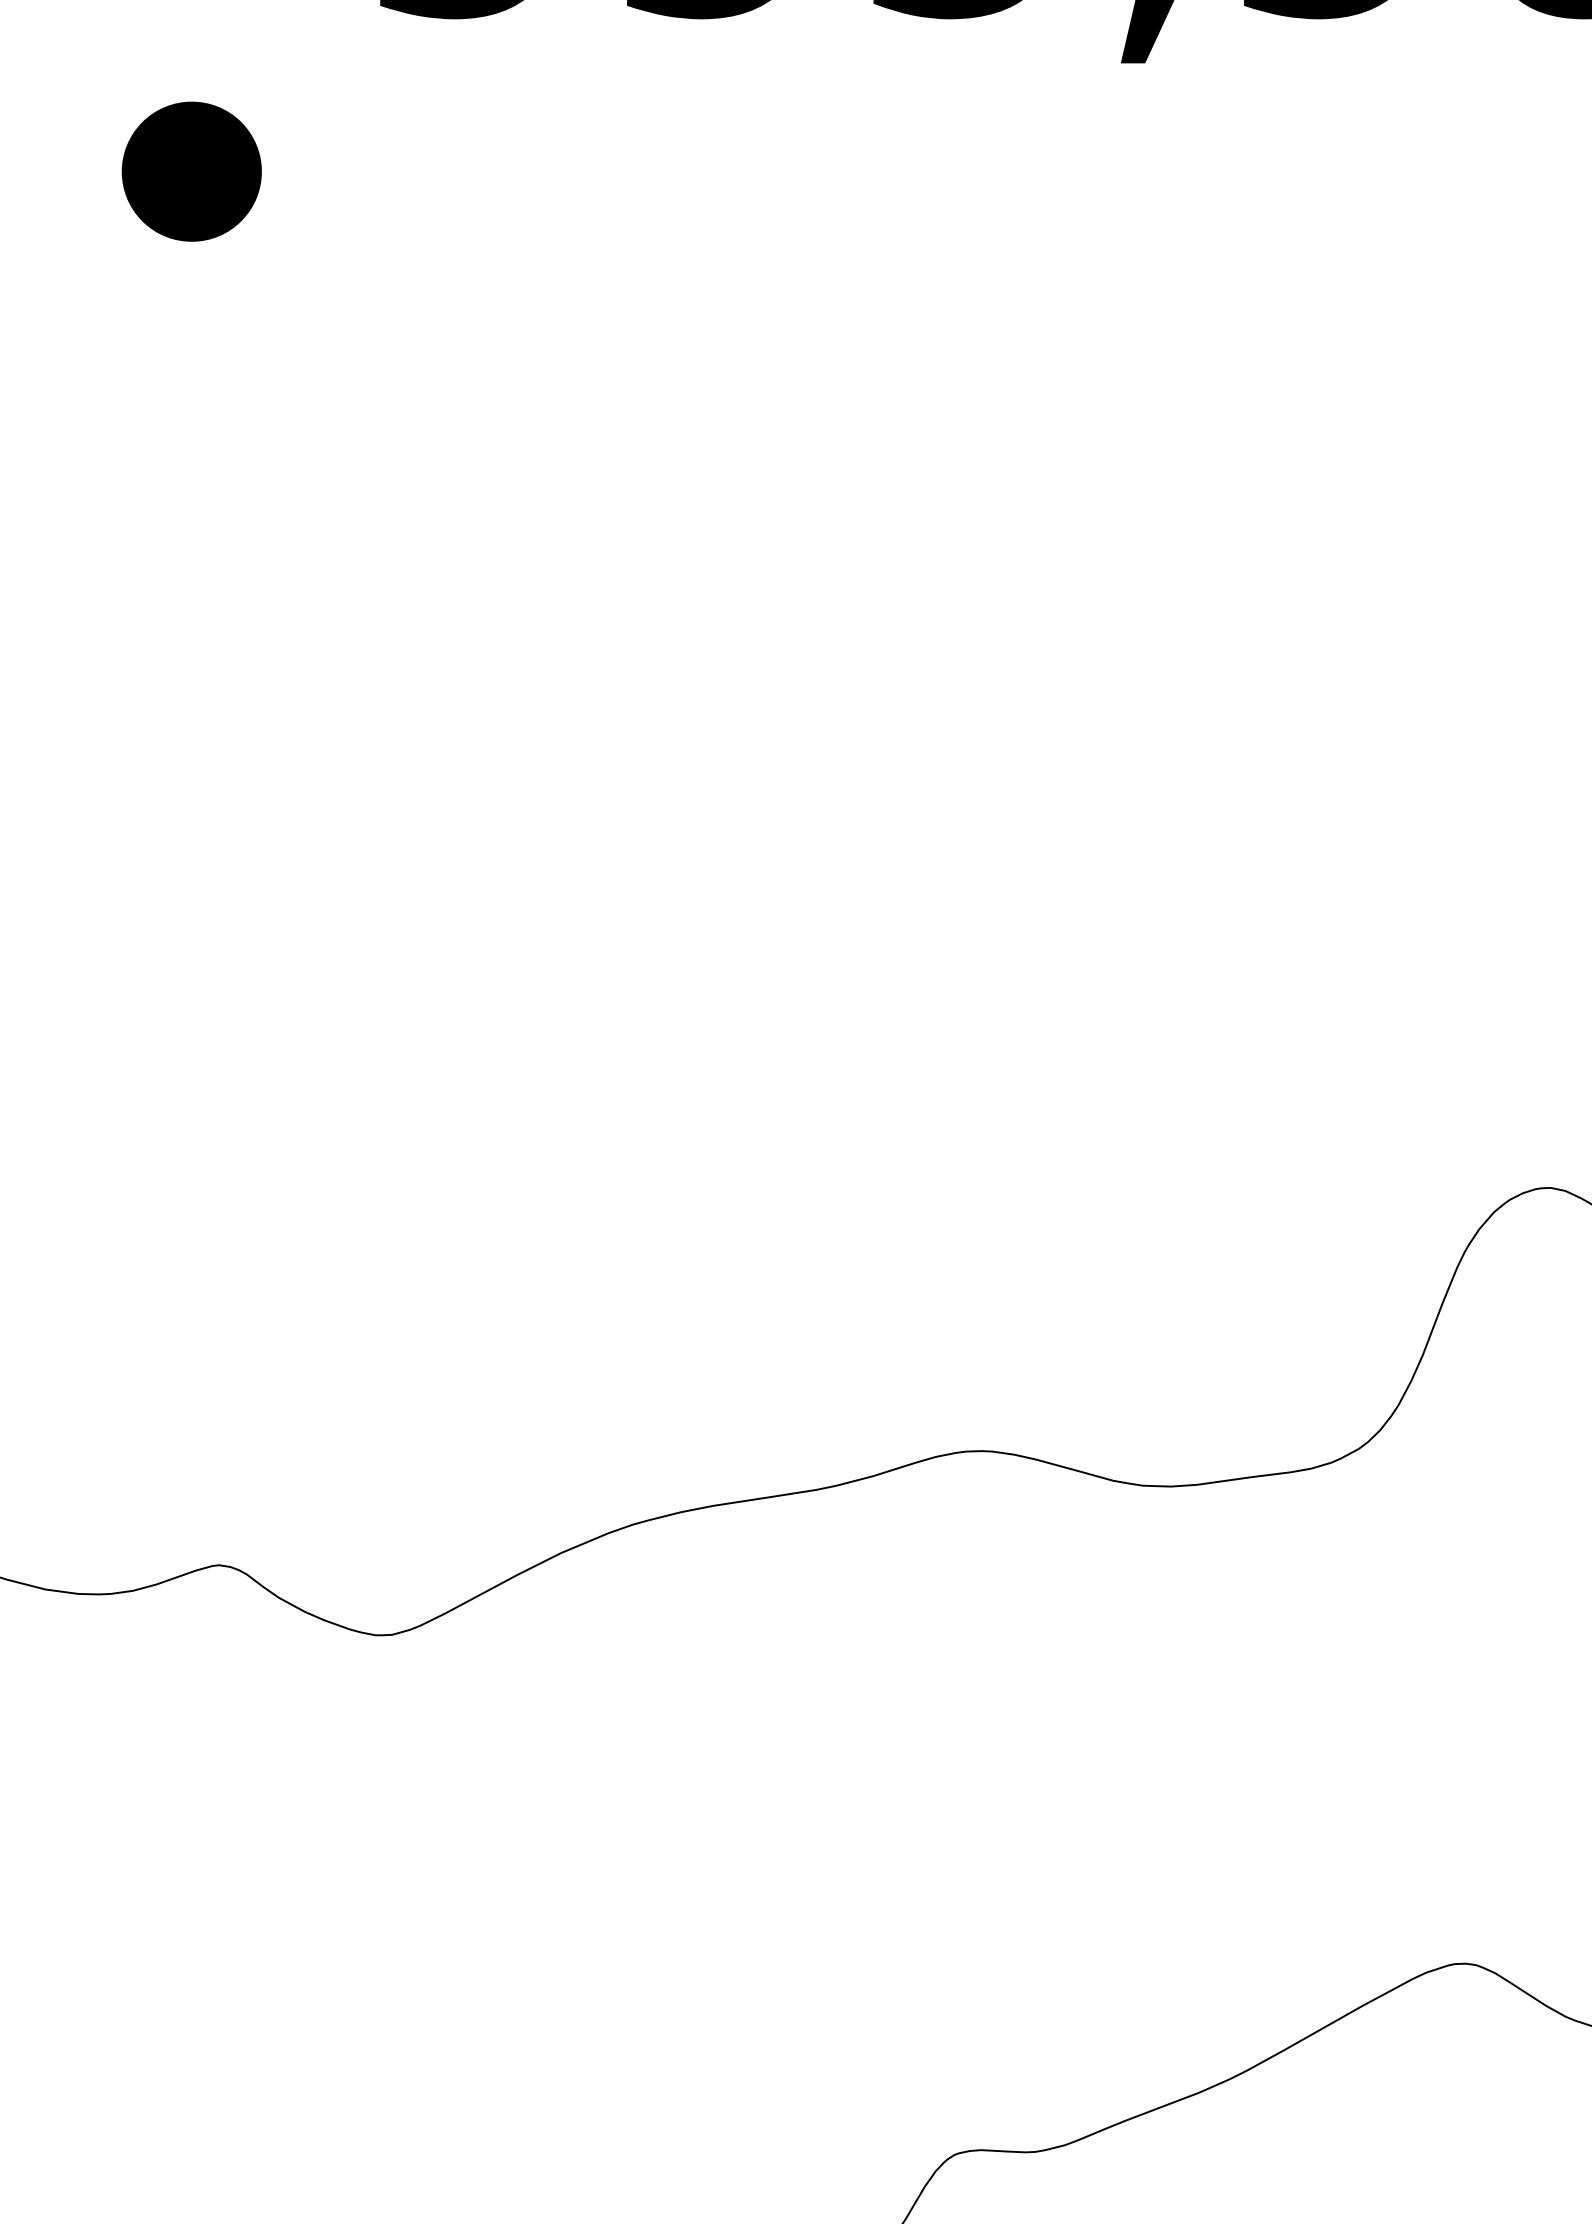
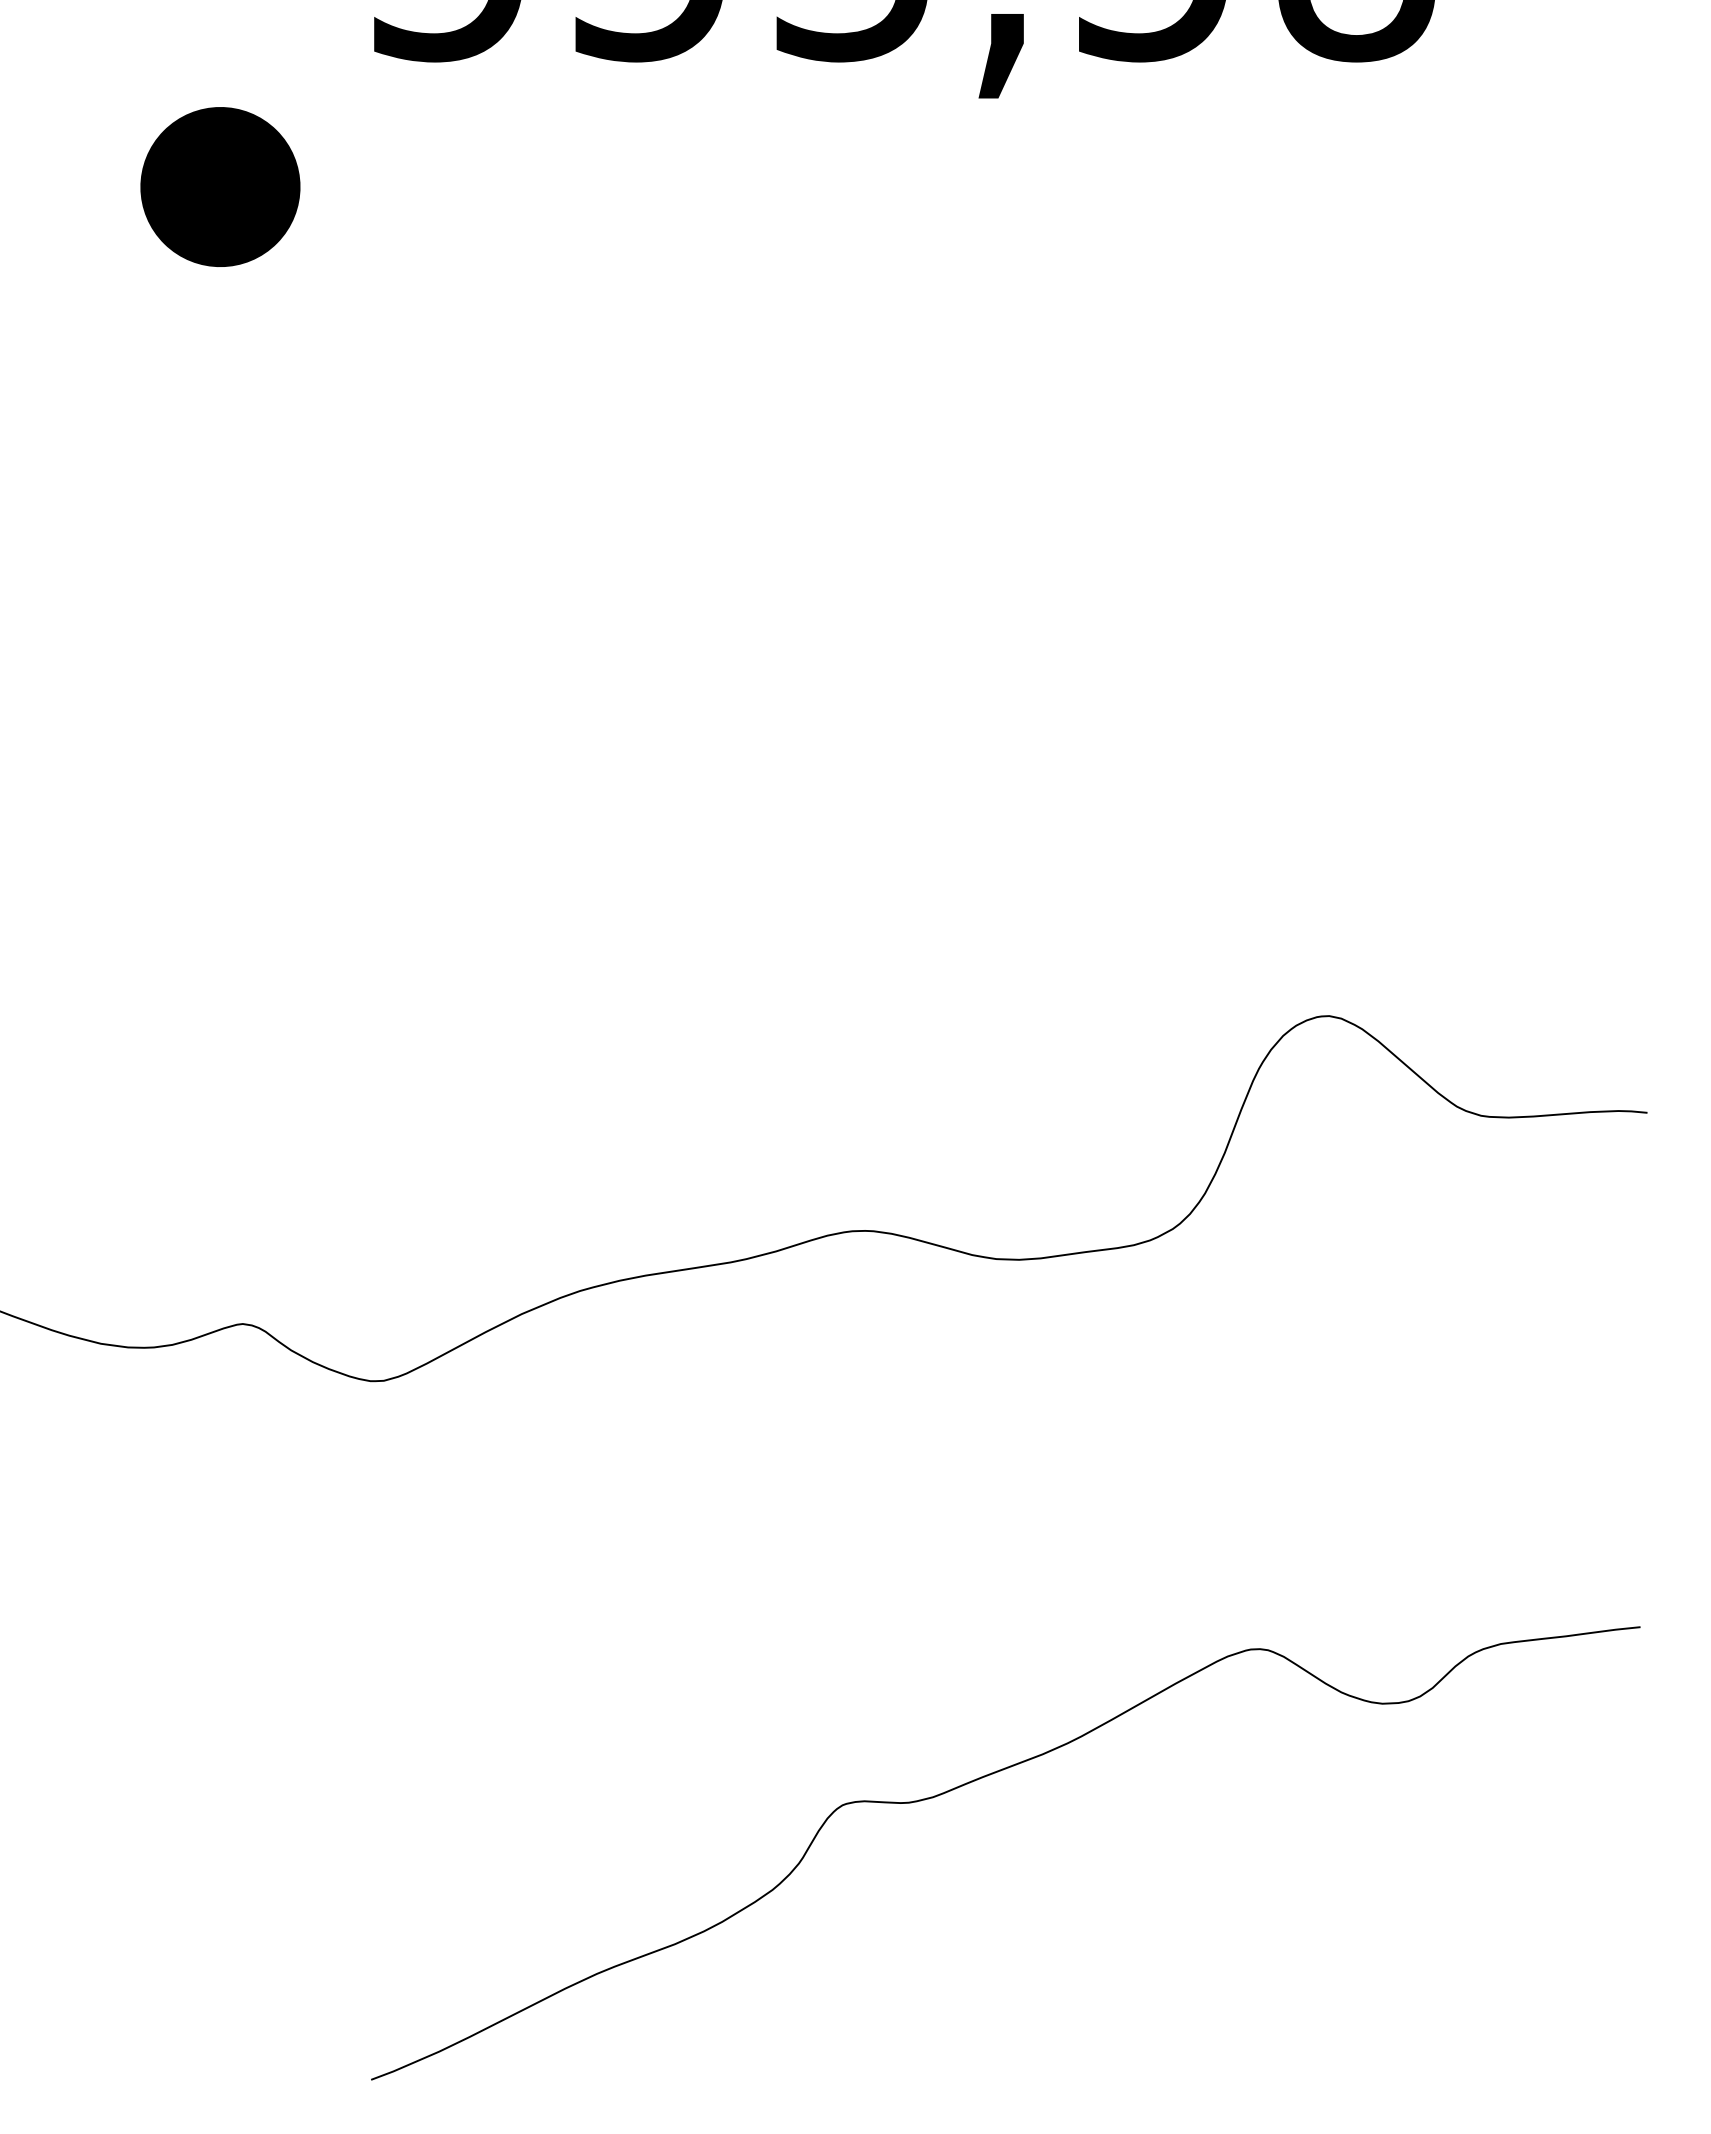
part: (191, 171) -> (220, 186), size x1.4

